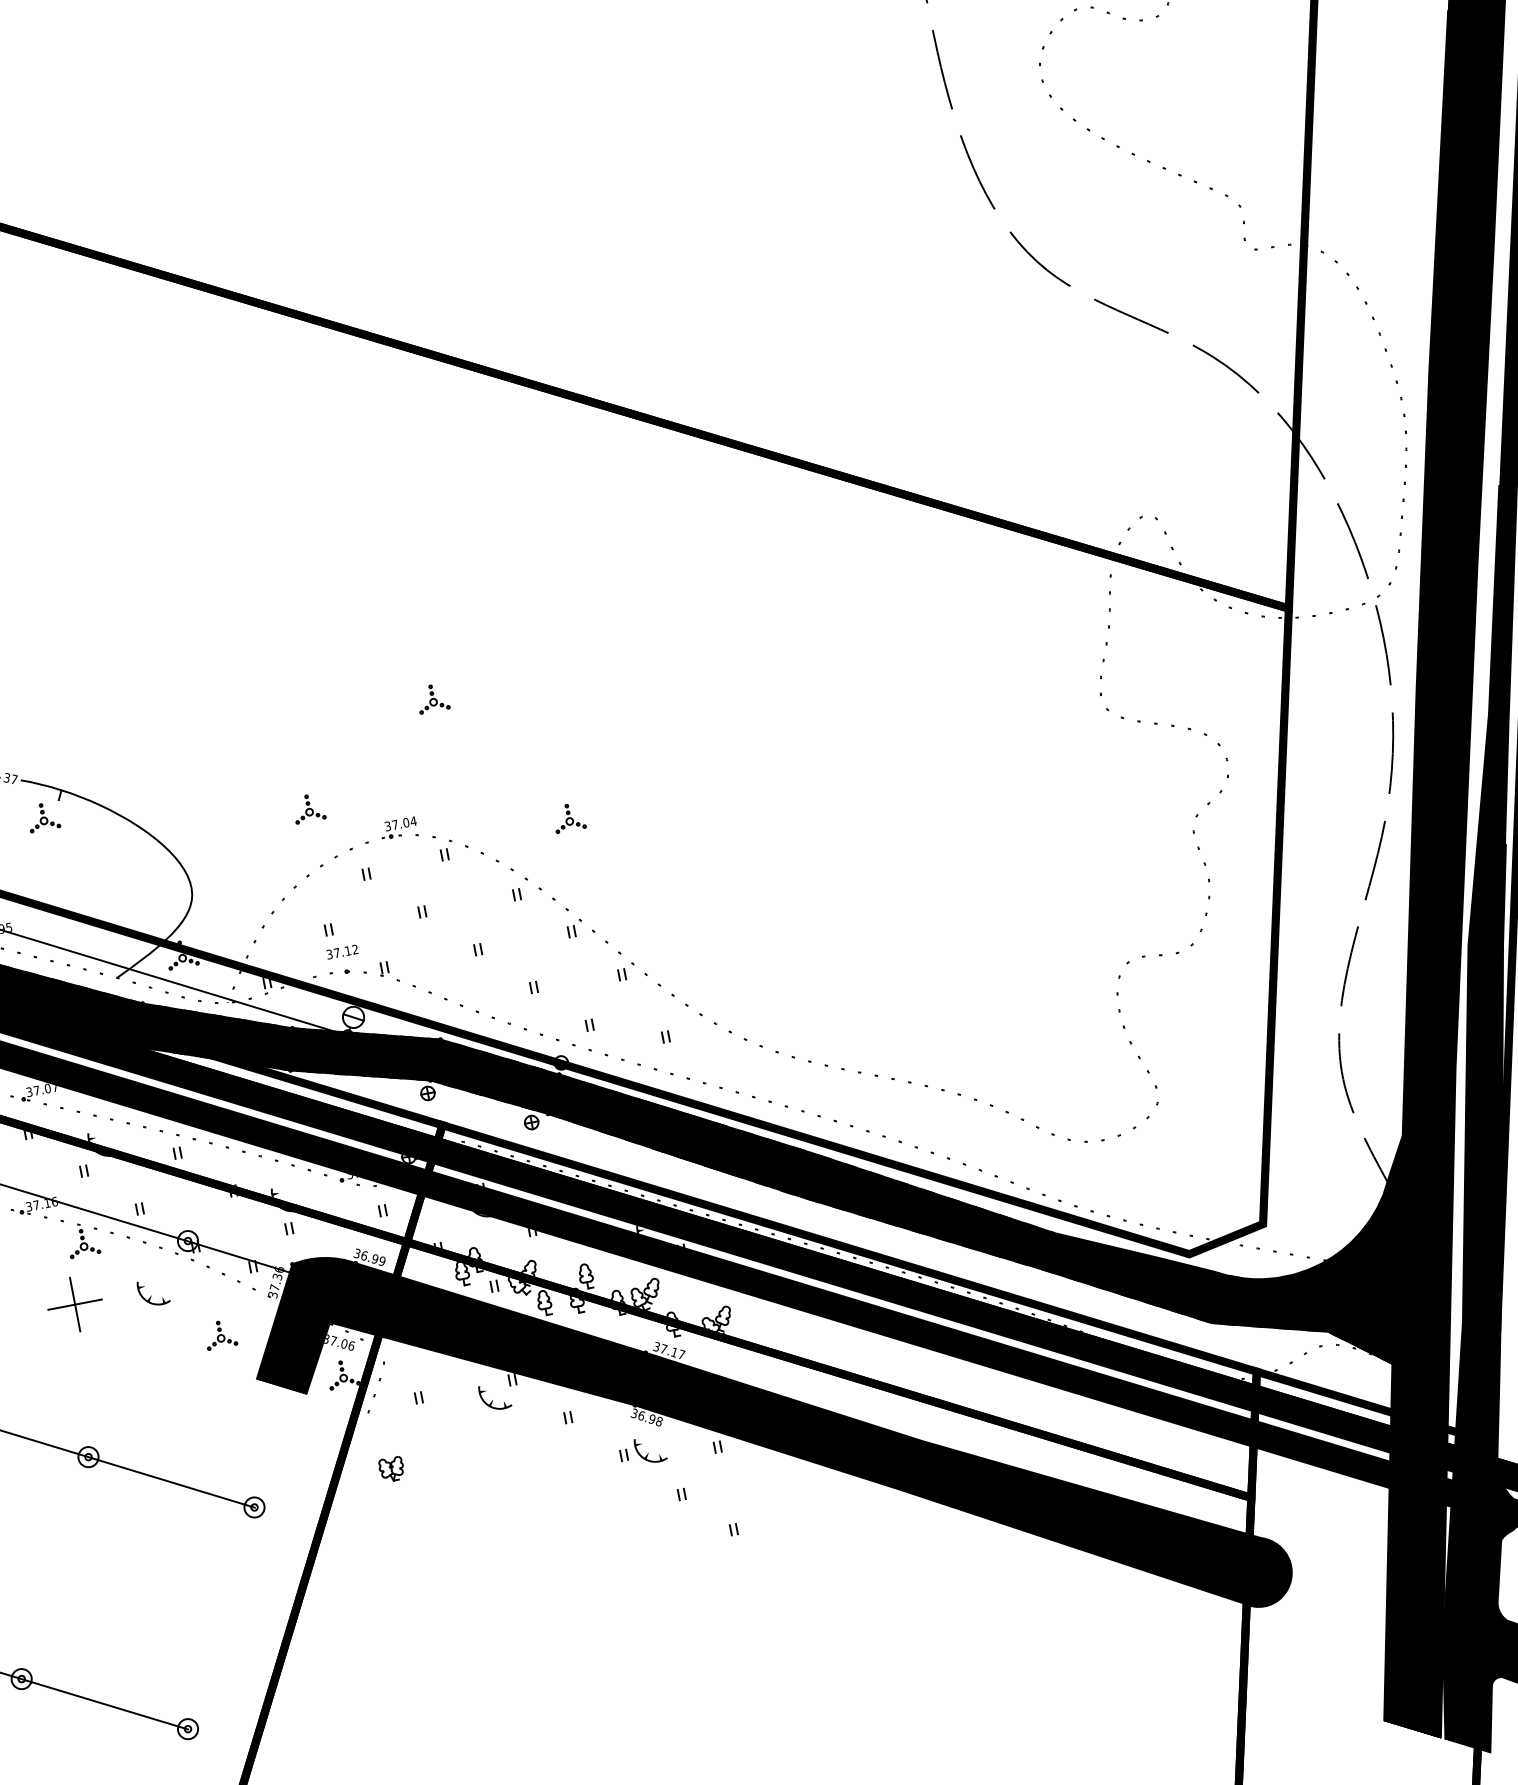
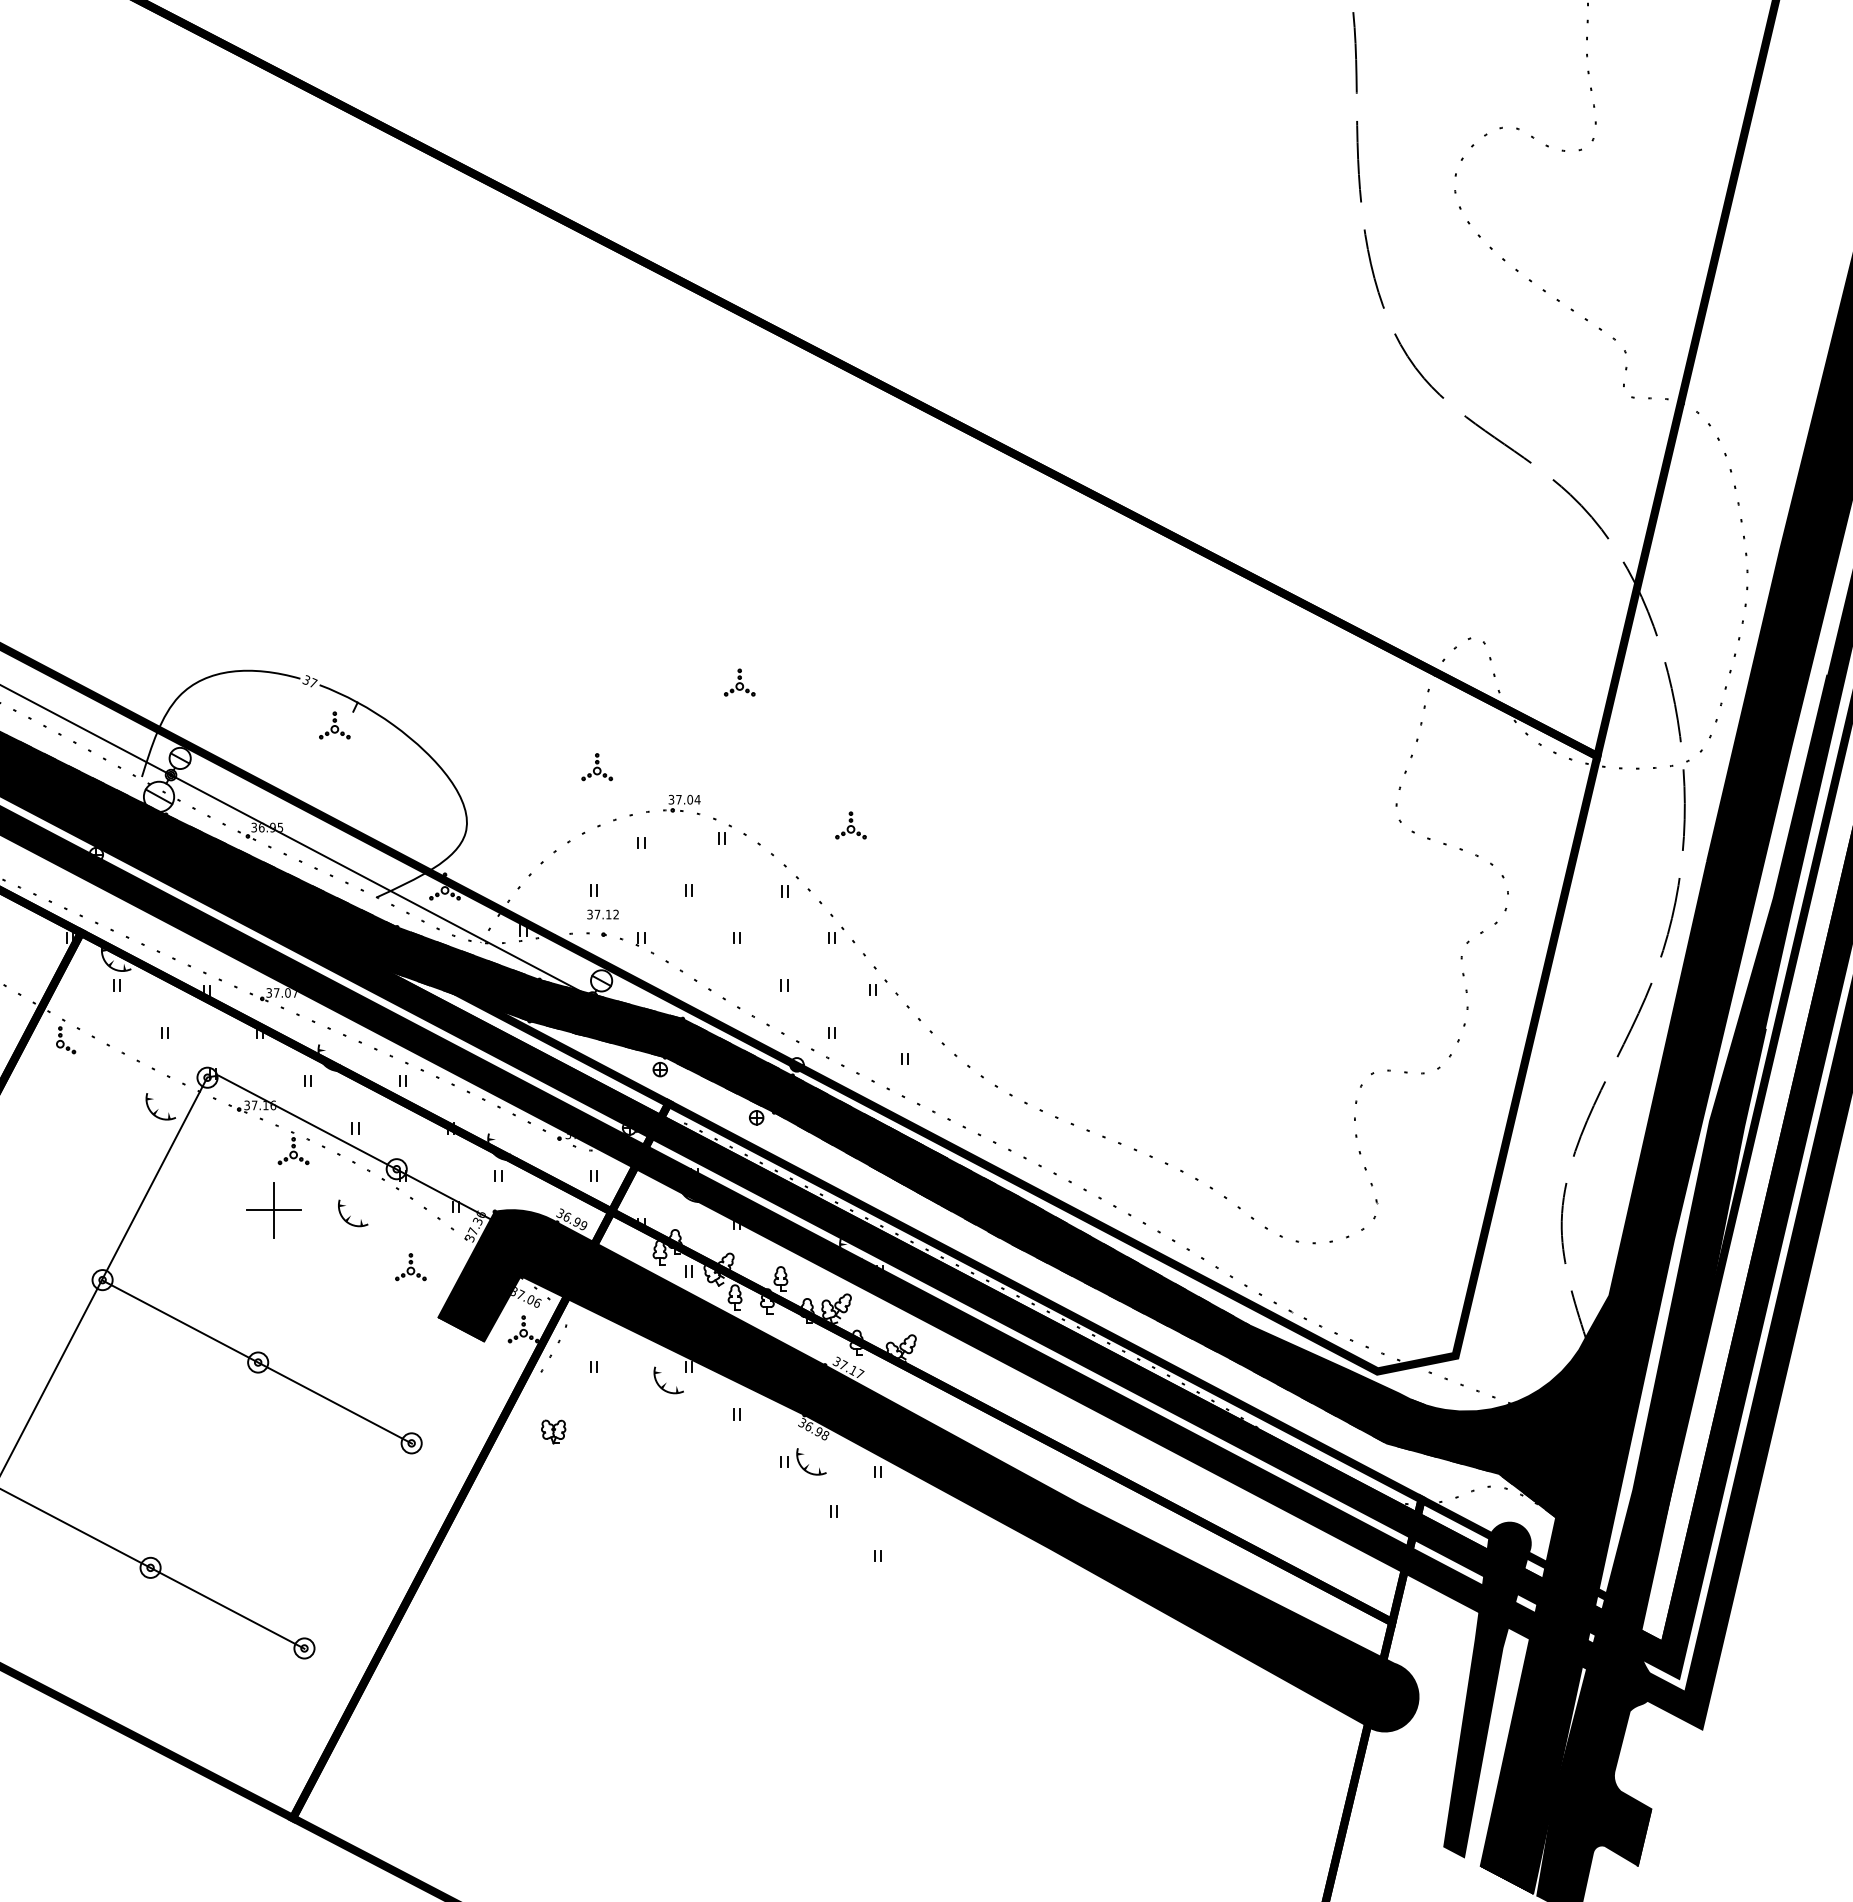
fill: (1357, 1545) -> (1487, 1689), added

